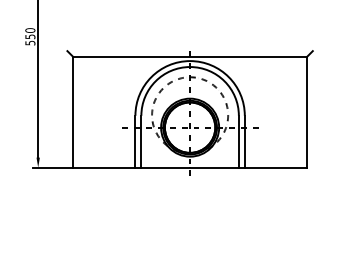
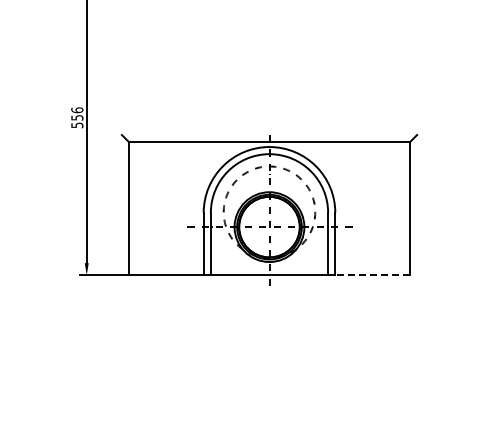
text: (29, 29) -> (76, 109), 550 -> 556
line: (275, 167) -> (372, 275), solid -> dashed

